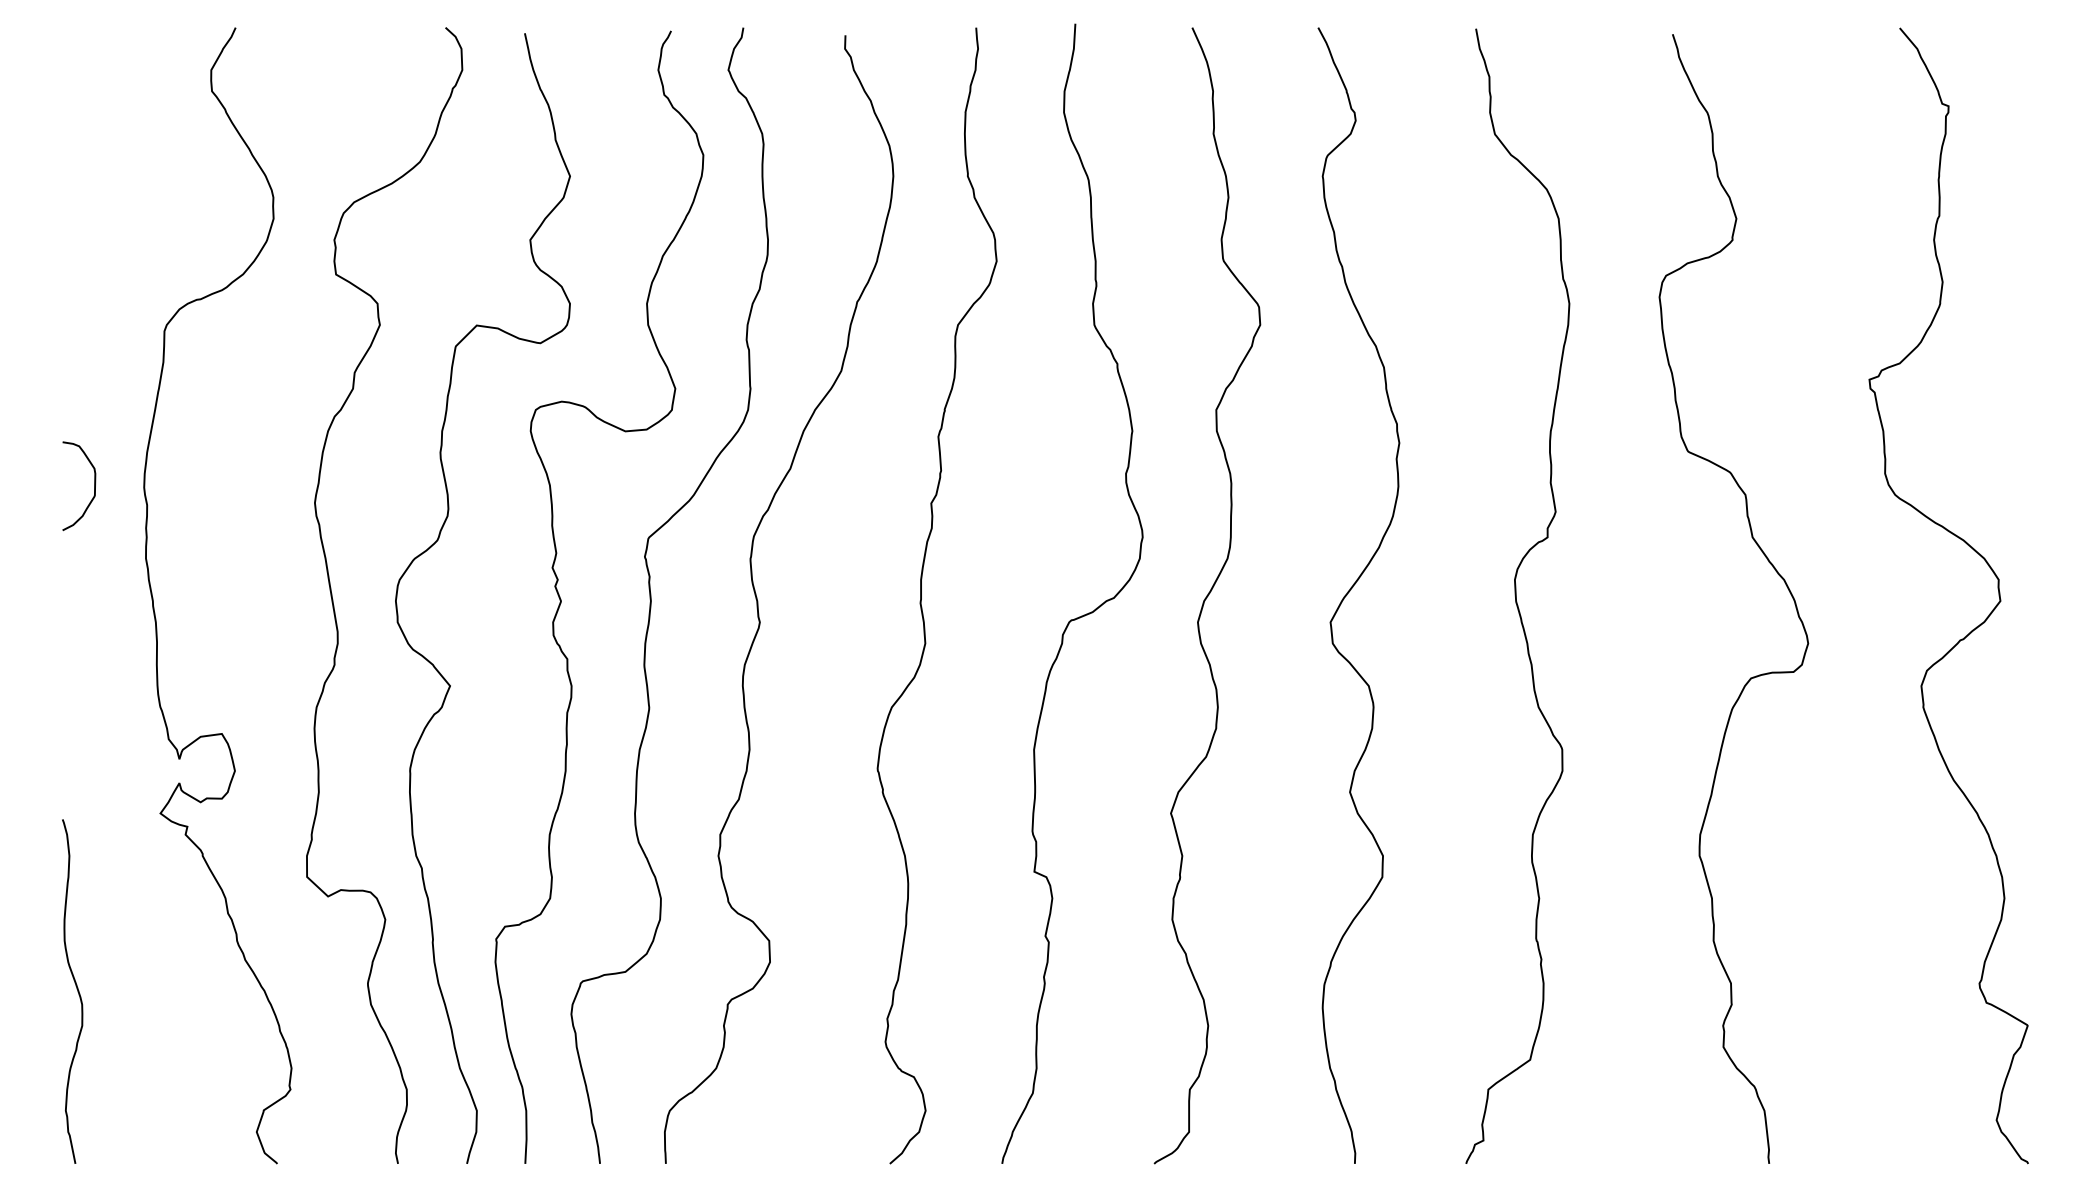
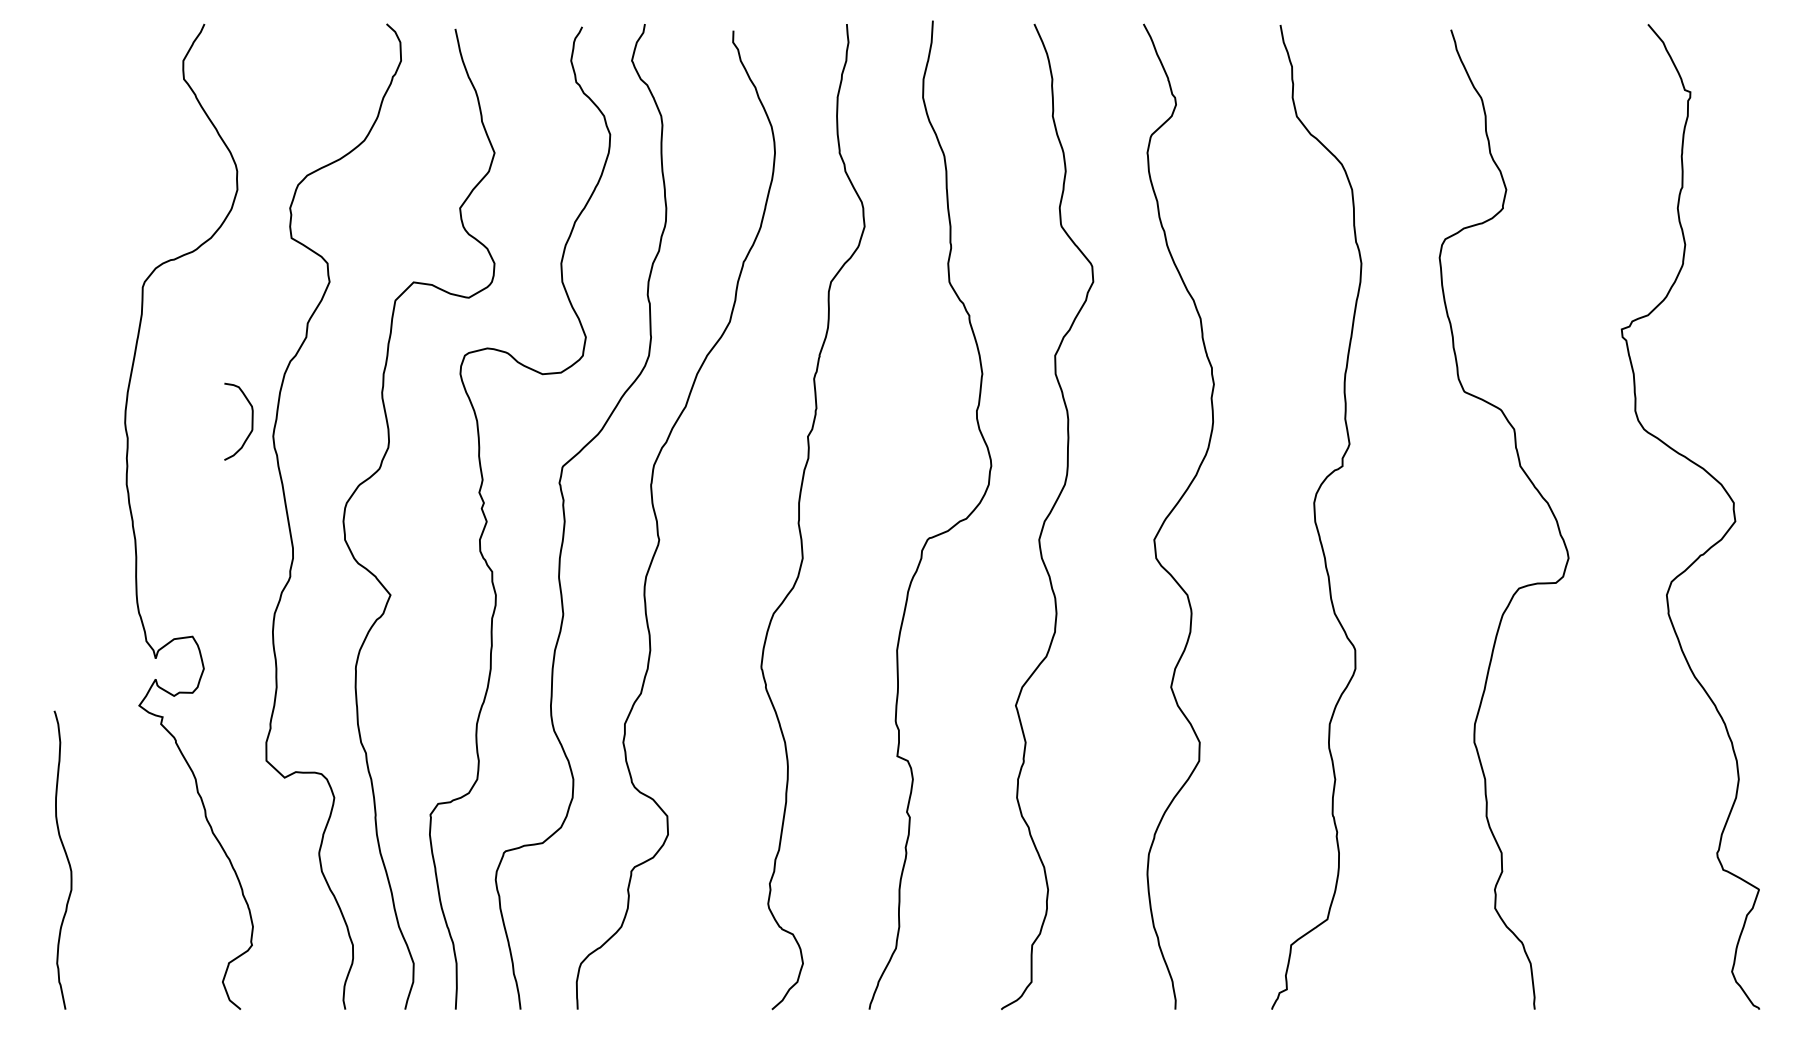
curve: (93, 485) -> (251, 421), moved

